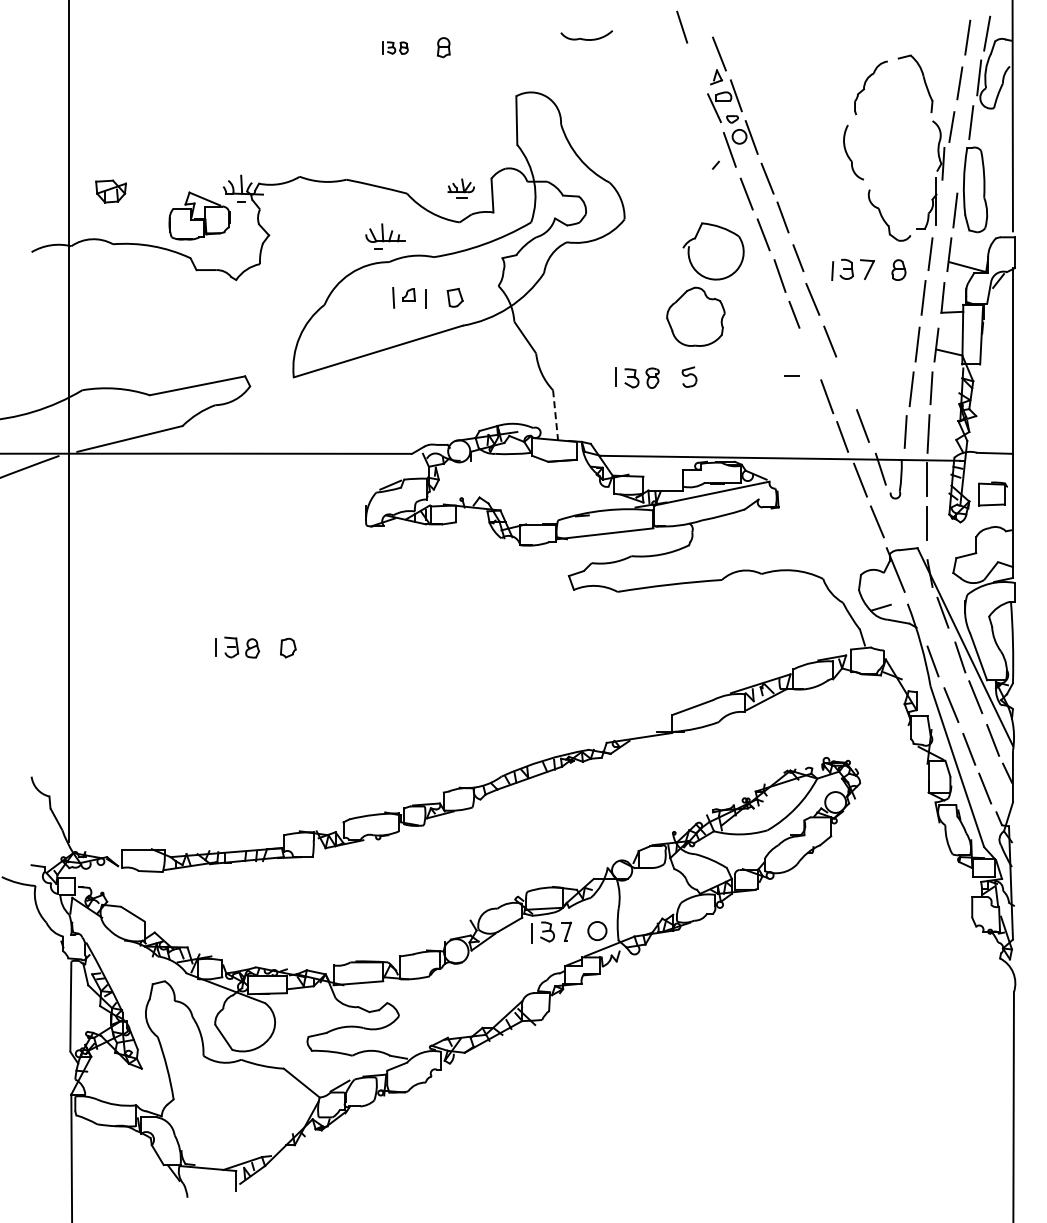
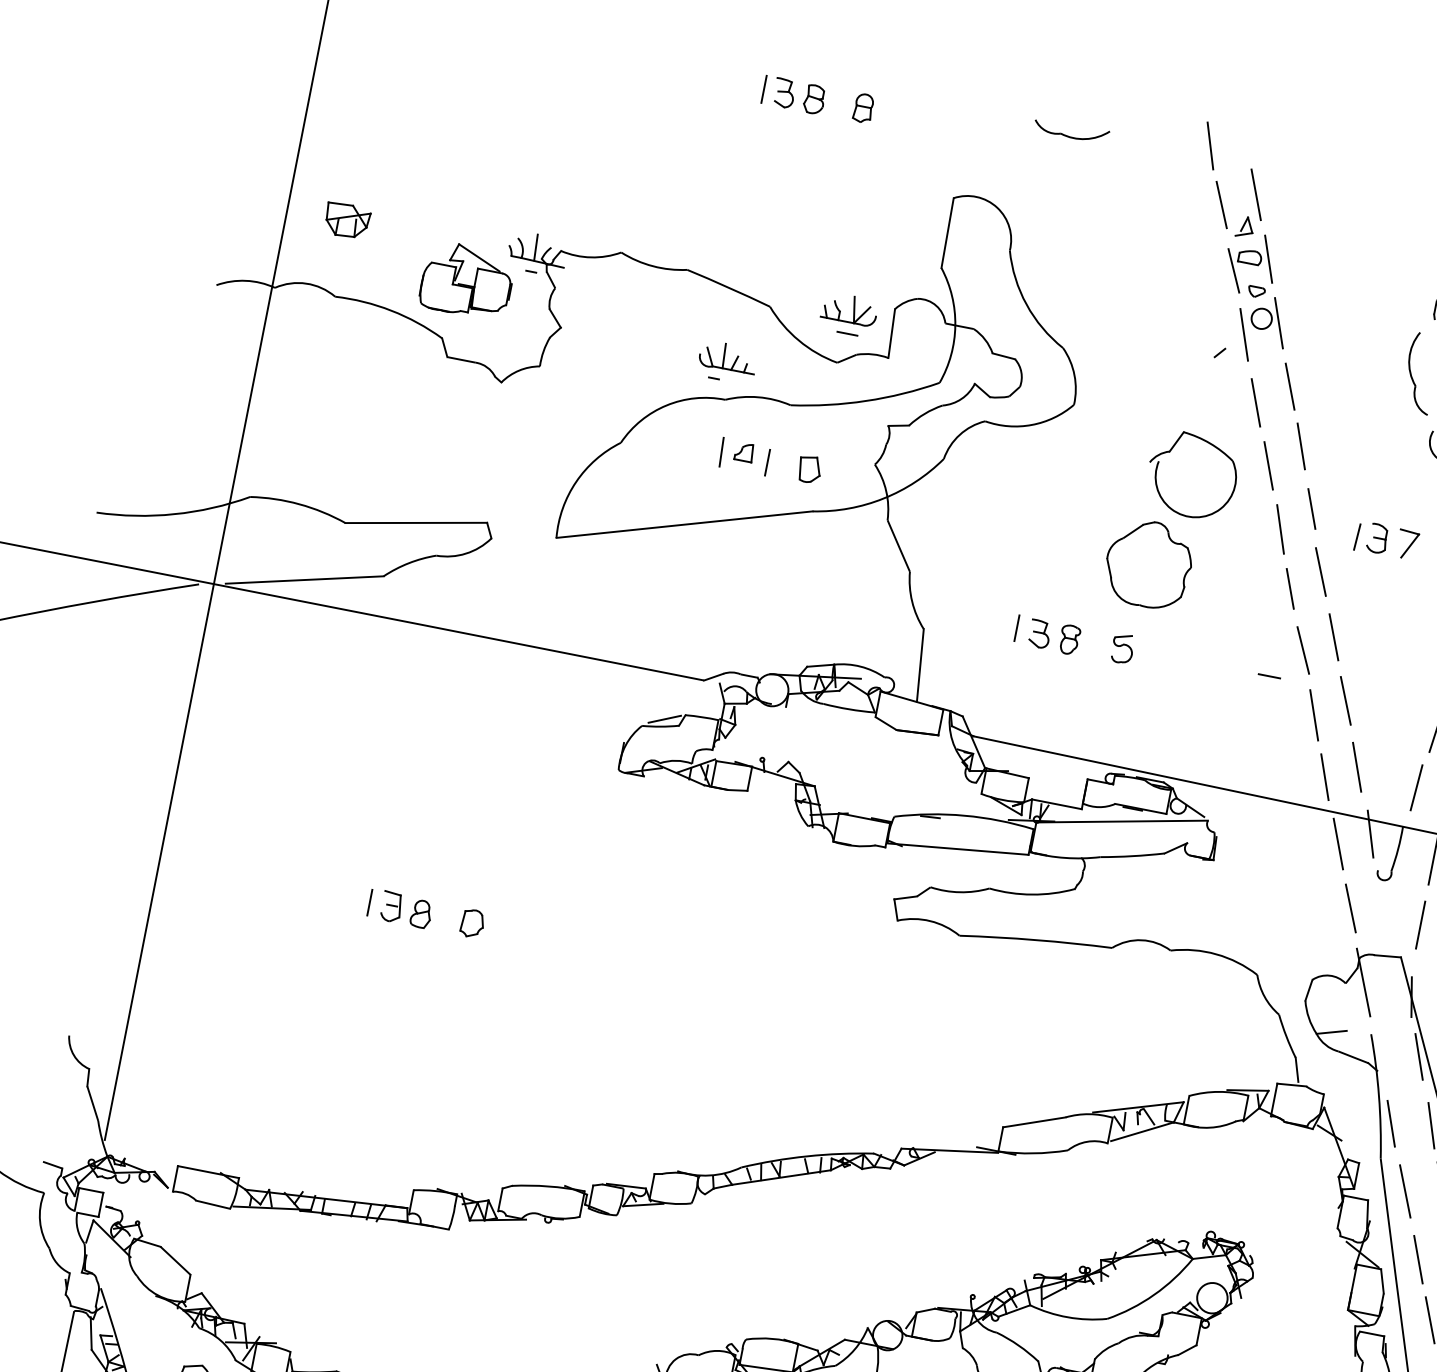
part: (395, 47) -> (794, 94), size x1.67
line: (697, 65) -> (1221, 204), added
part: (460, 188) -> (847, 314), size x1.43
line: (811, 354) -> (1303, 650), added
line: (846, 382) -> (1345, 700), added
line: (555, 415) -> (920, 665), dashed -> solid

